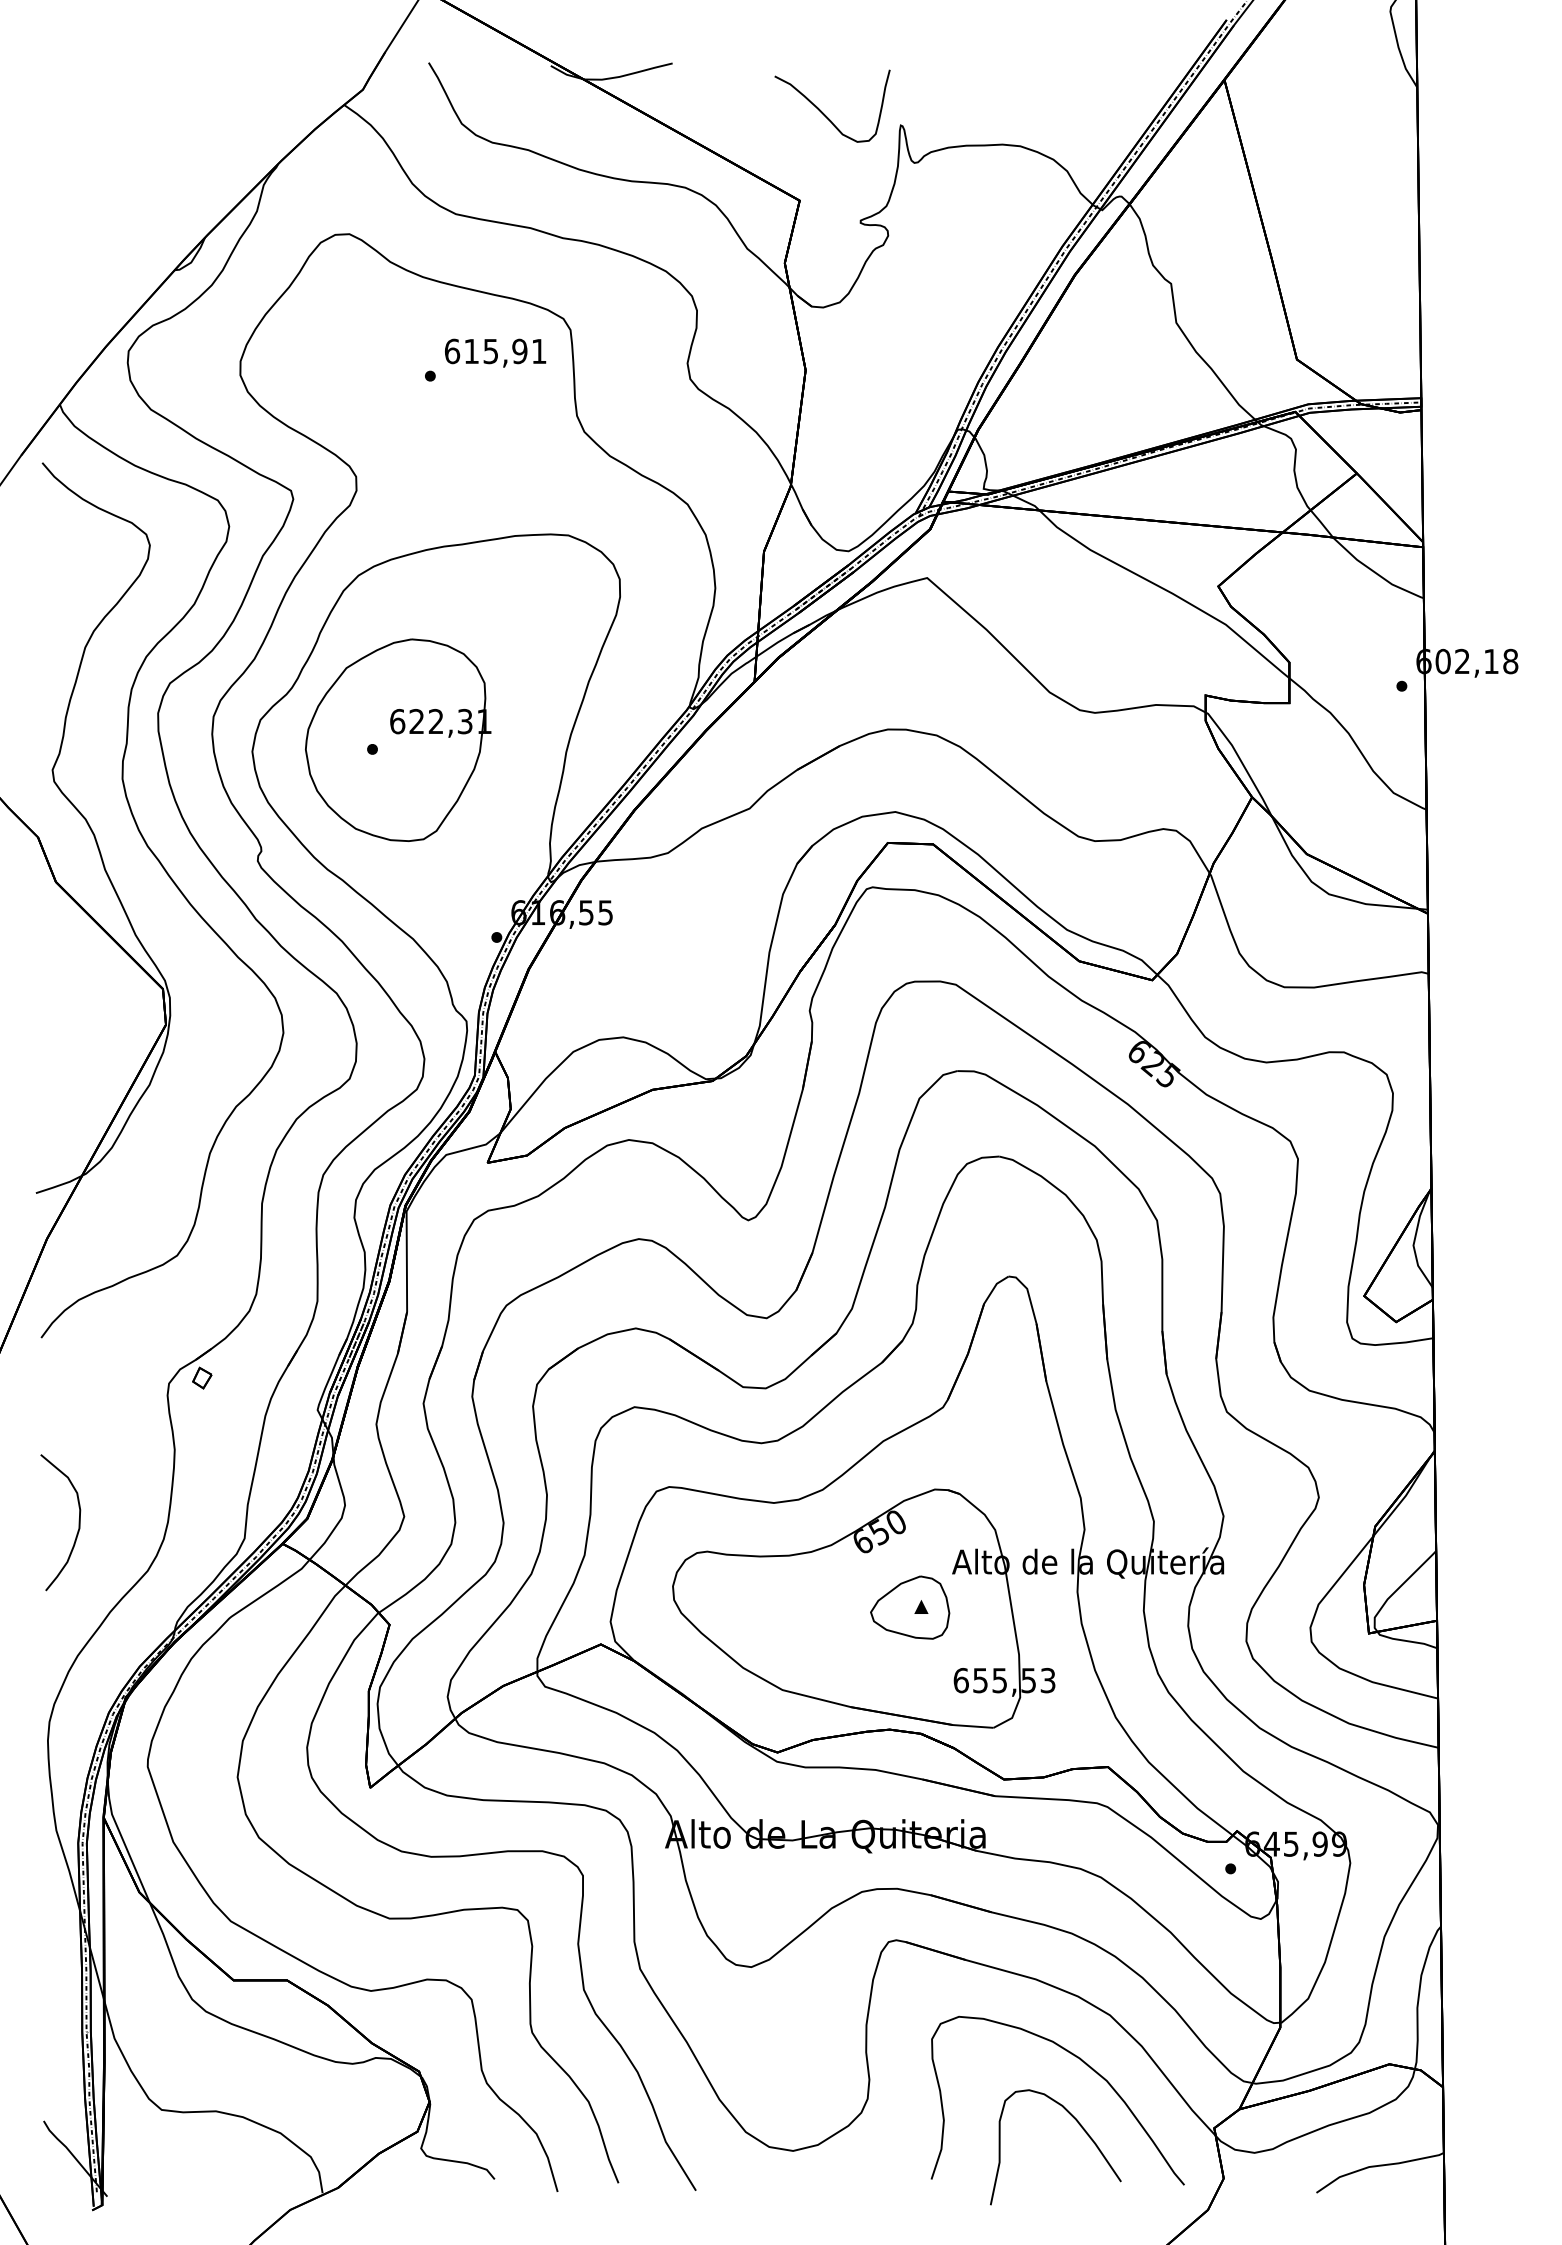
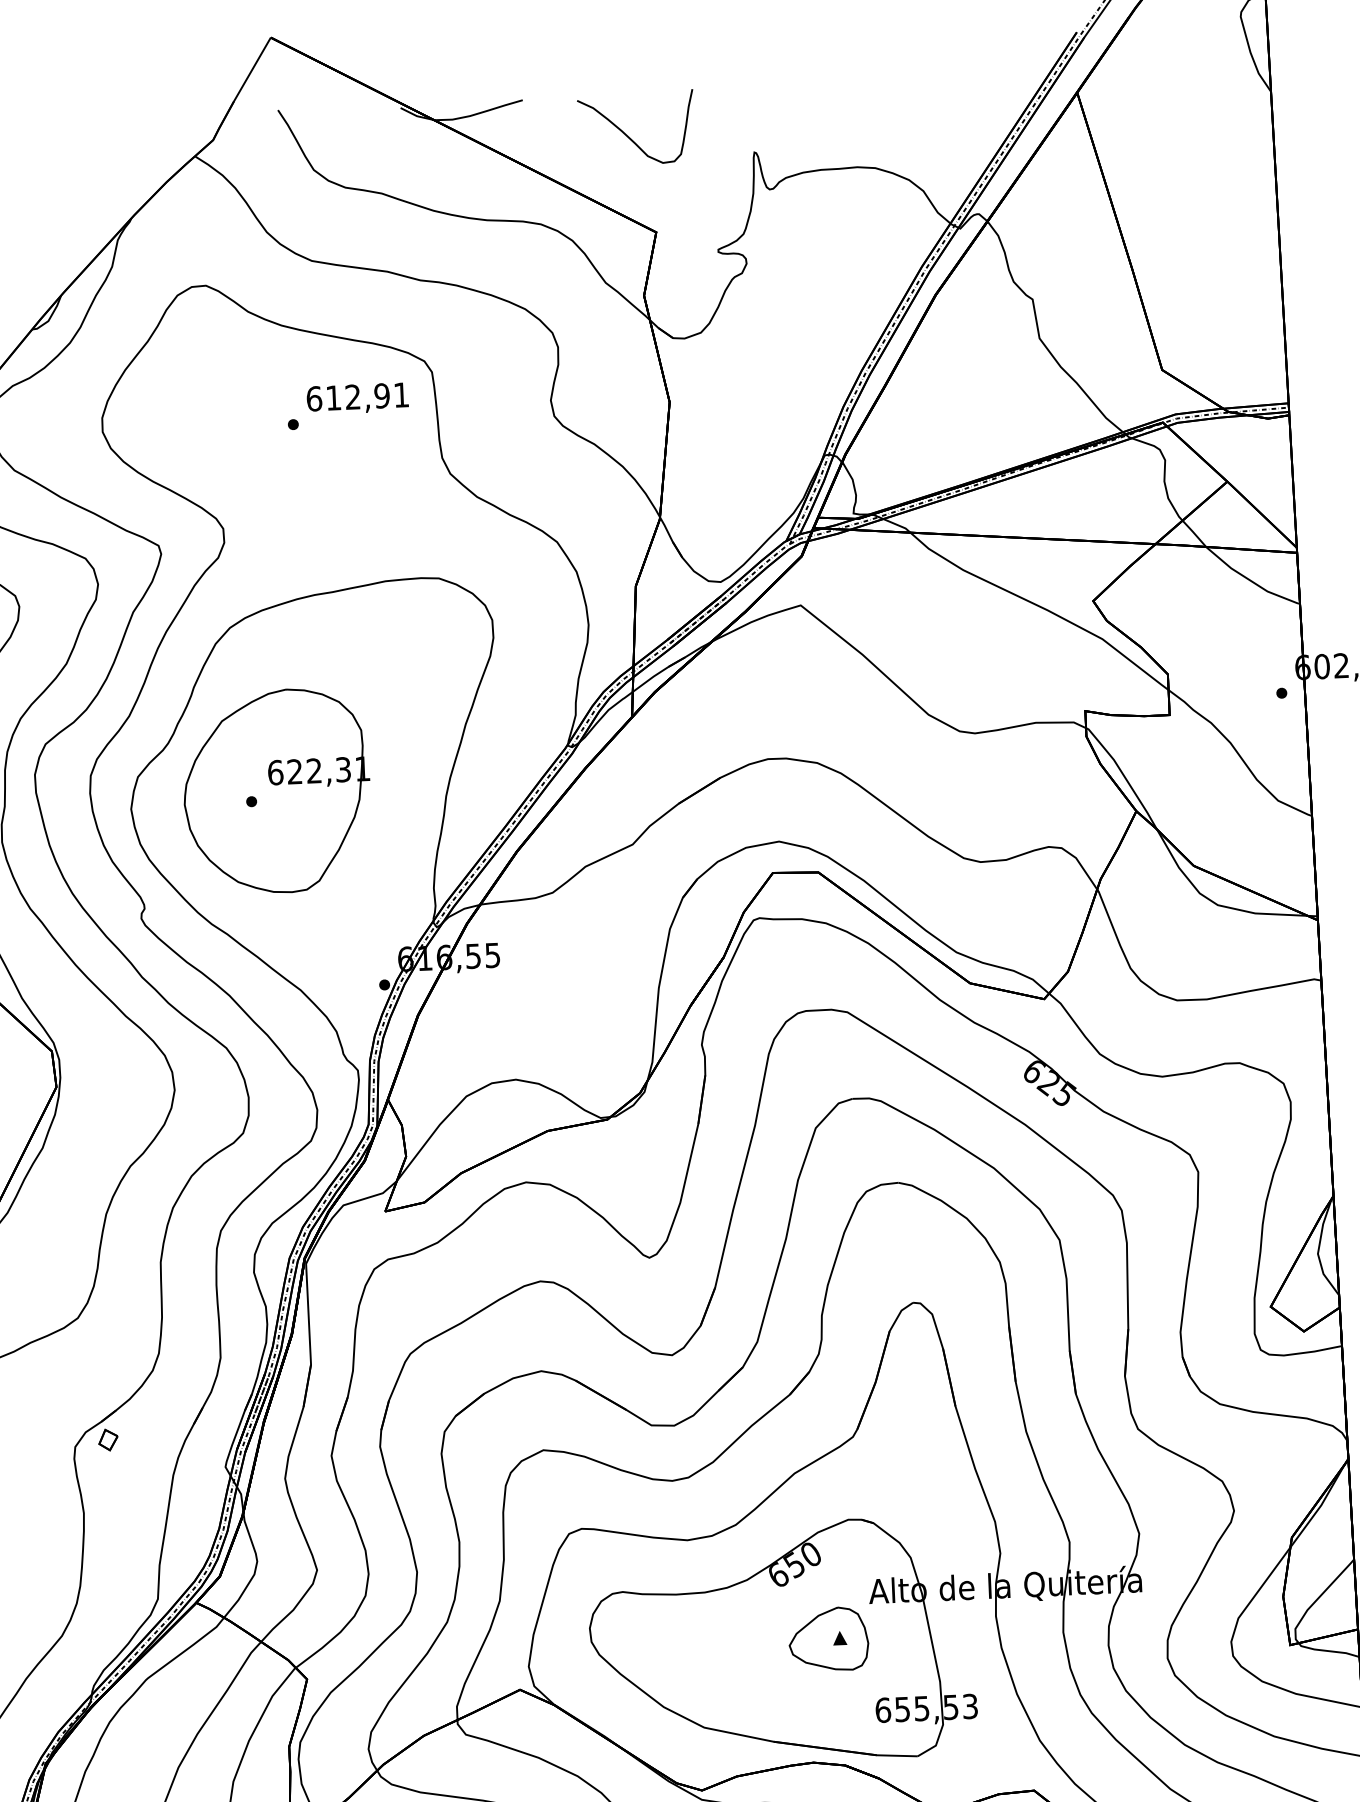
curve: (824, 113) -> (628, 135), moved
text: (490, 351) -> (352, 397), 615,91 -> 612,91

